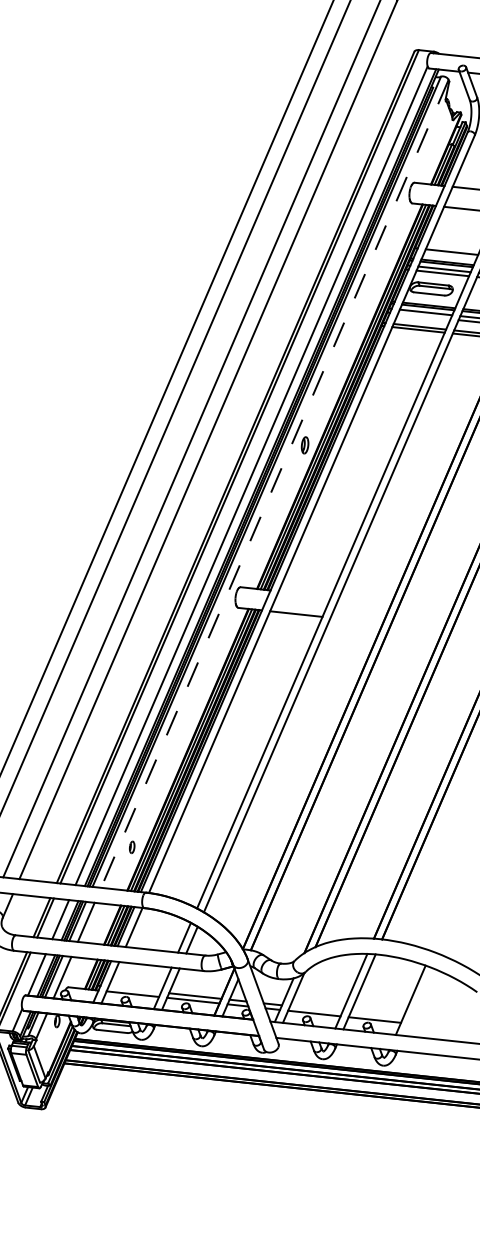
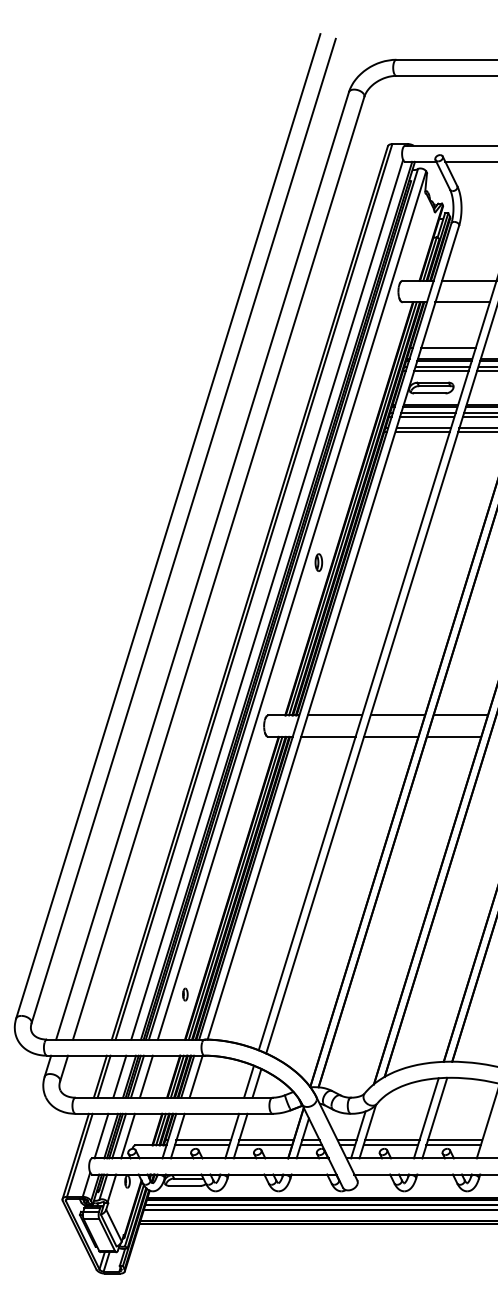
line: (423, 316) -> (426, 417), added
line: (274, 483) -> (291, 605), dashed -> solid
line: (304, 594) -> (334, 715), added
line: (365, 600) -> (397, 715), added
line: (425, 607) -> (460, 715), added
line: (357, 620) -> (391, 736), added
line: (416, 626) -> (453, 736), added
line: (134, 989) -> (203, 1140), added
line: (316, 1009) -> (392, 1140), added
line: (376, 1015) -> (454, 1140), added

